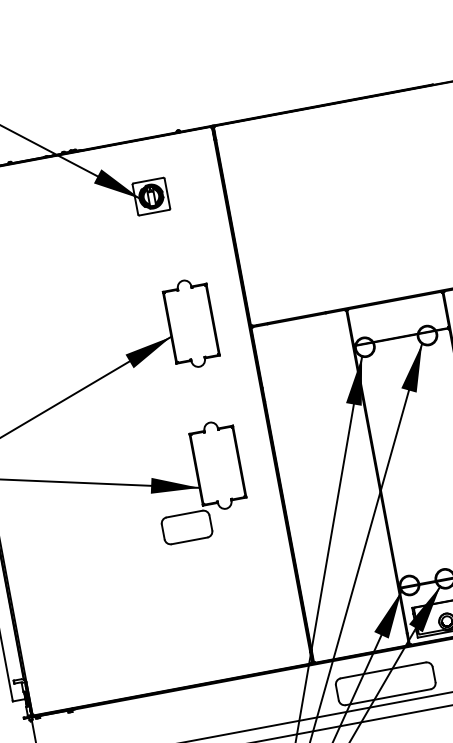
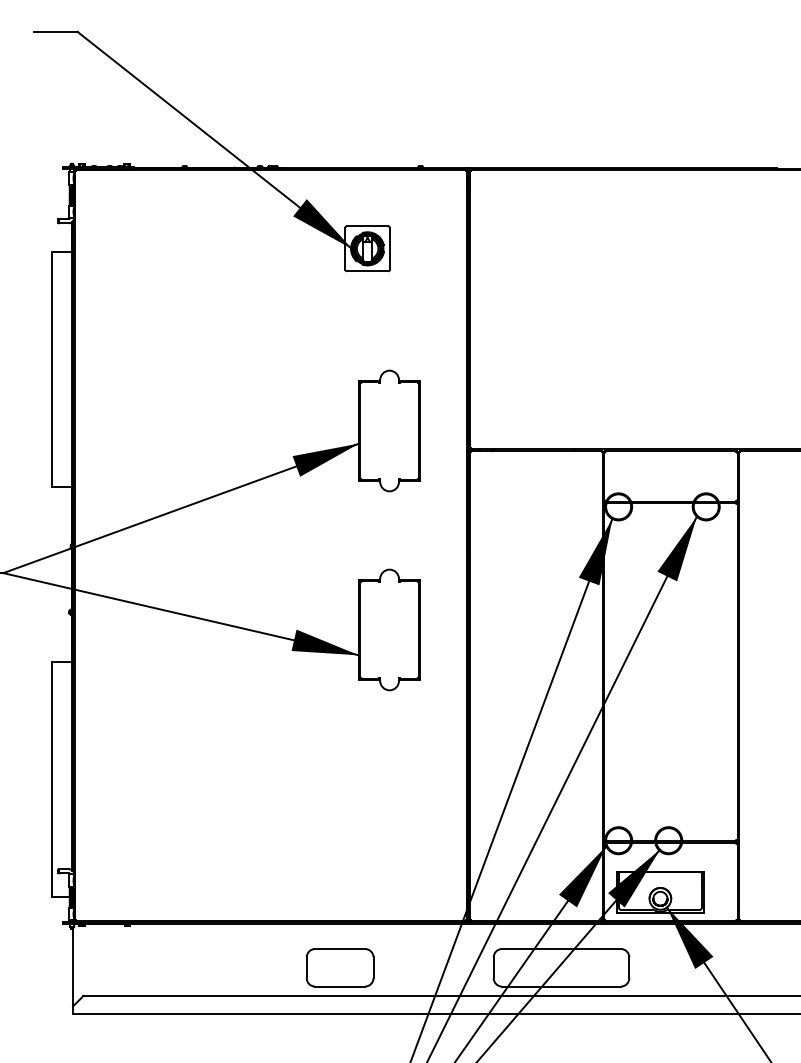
part: (186, 527) -> (339, 967), moved

